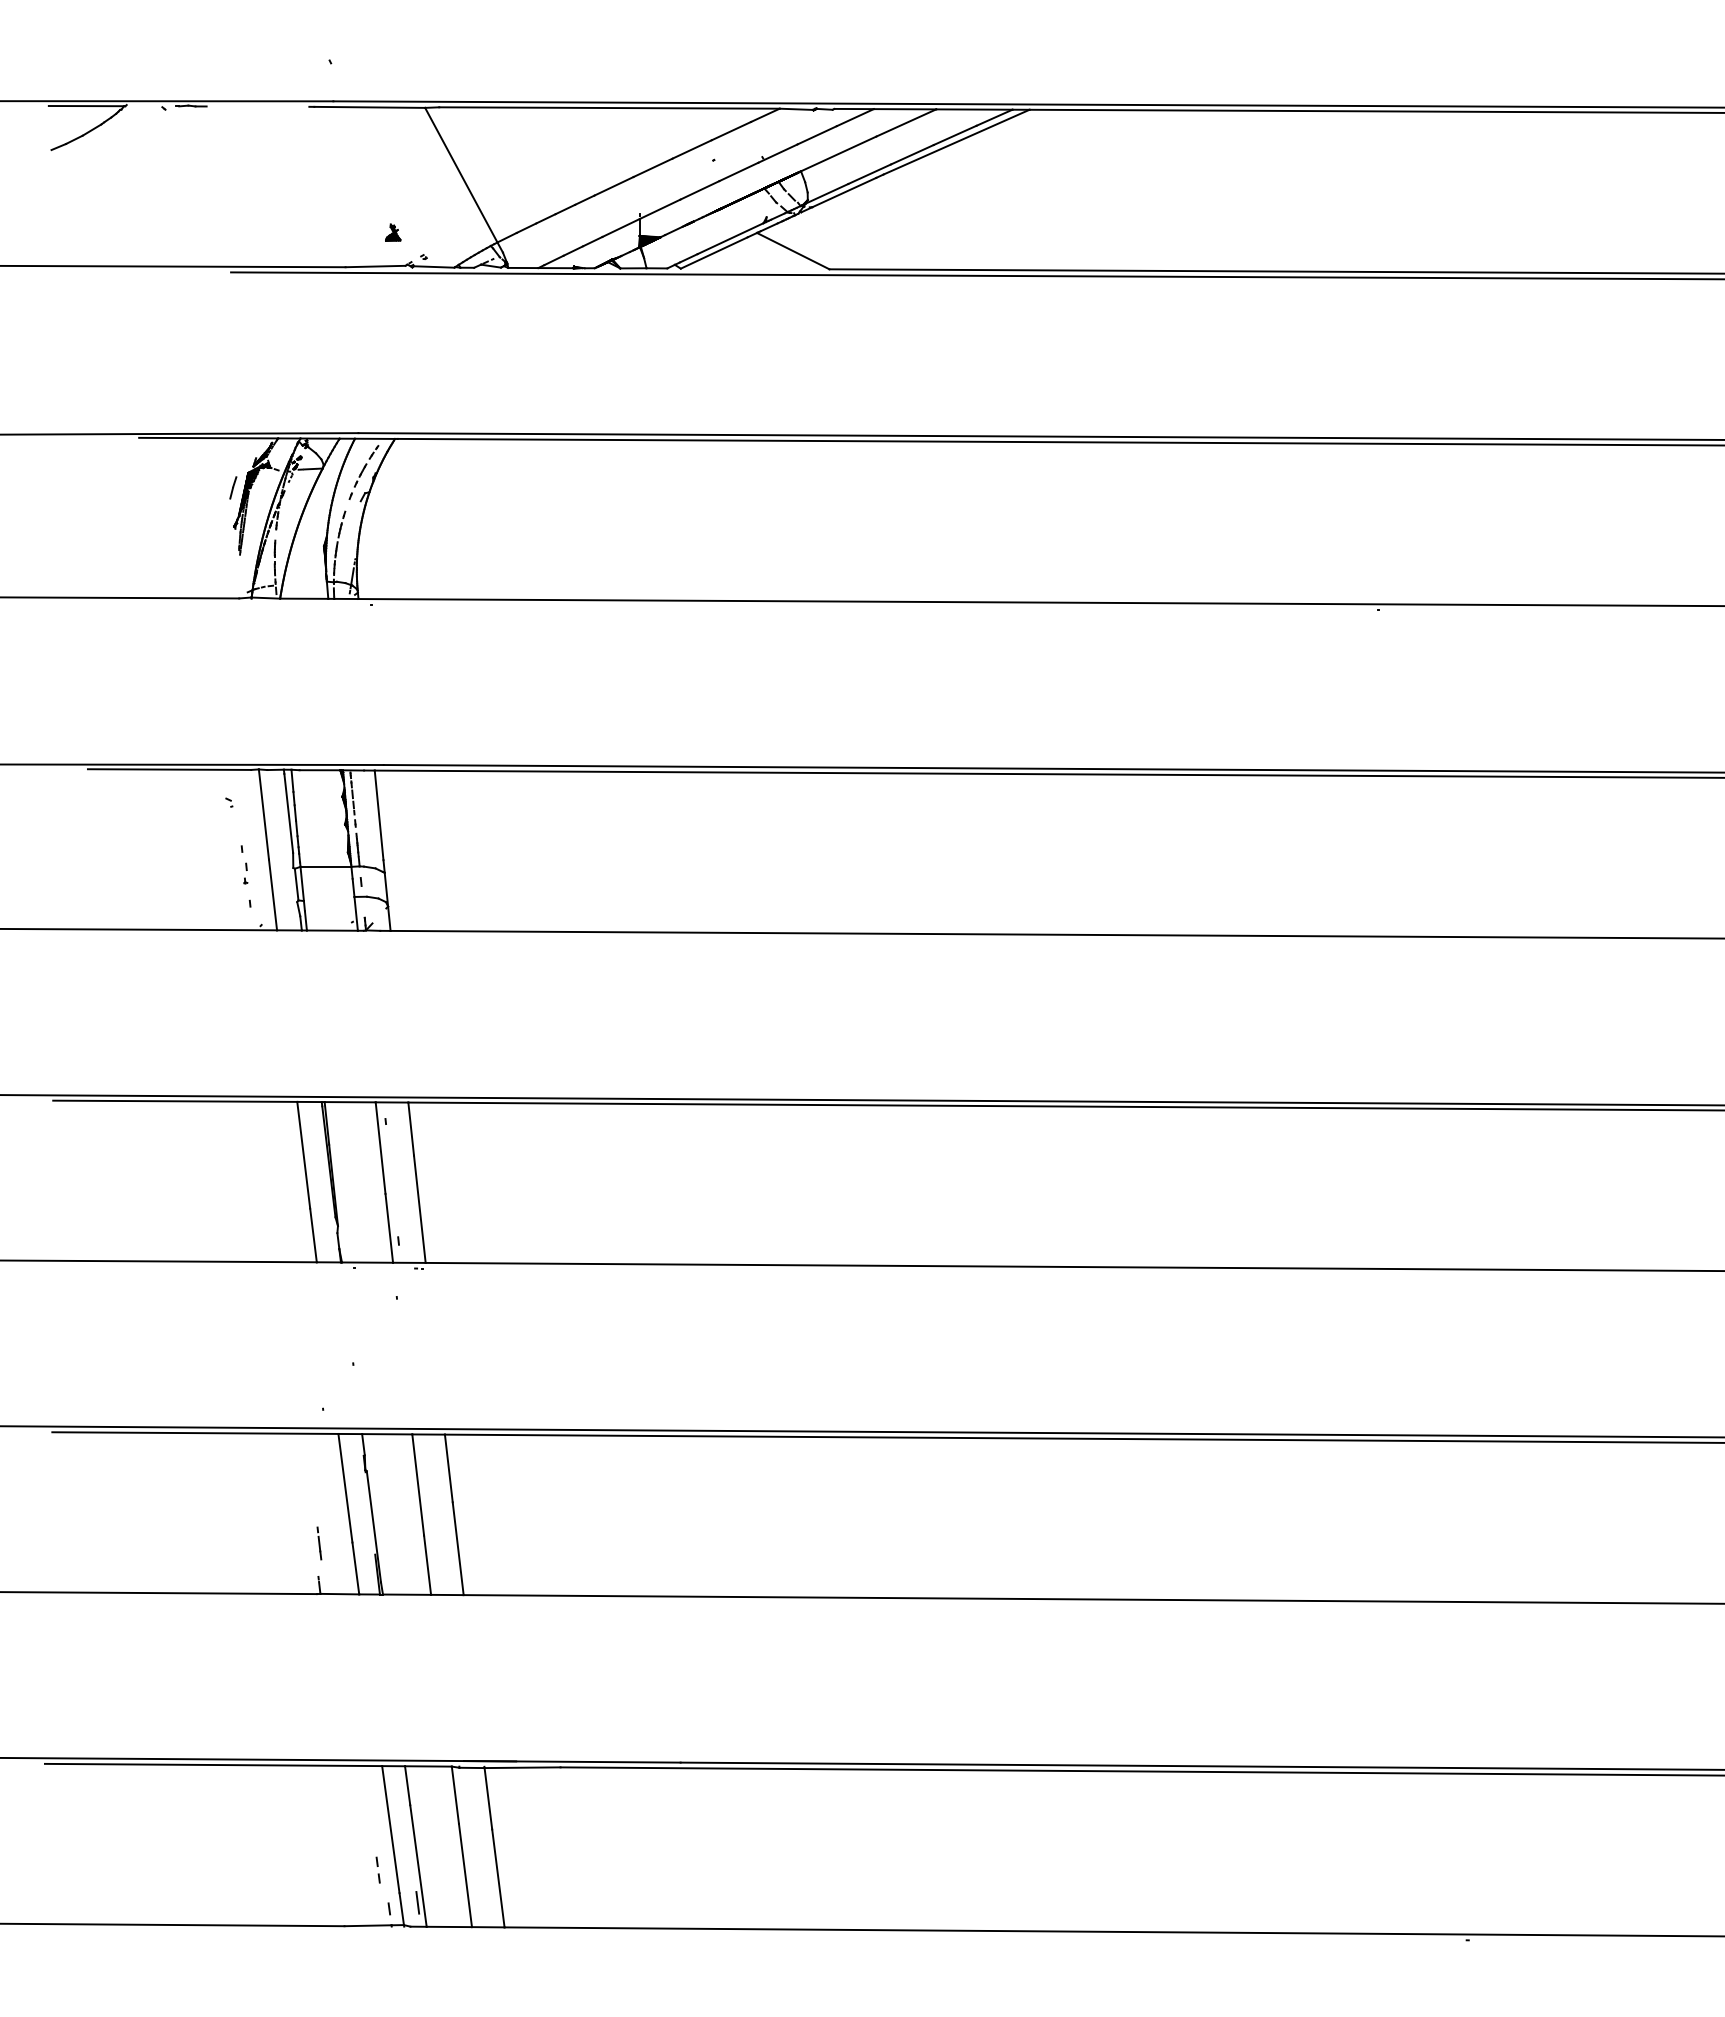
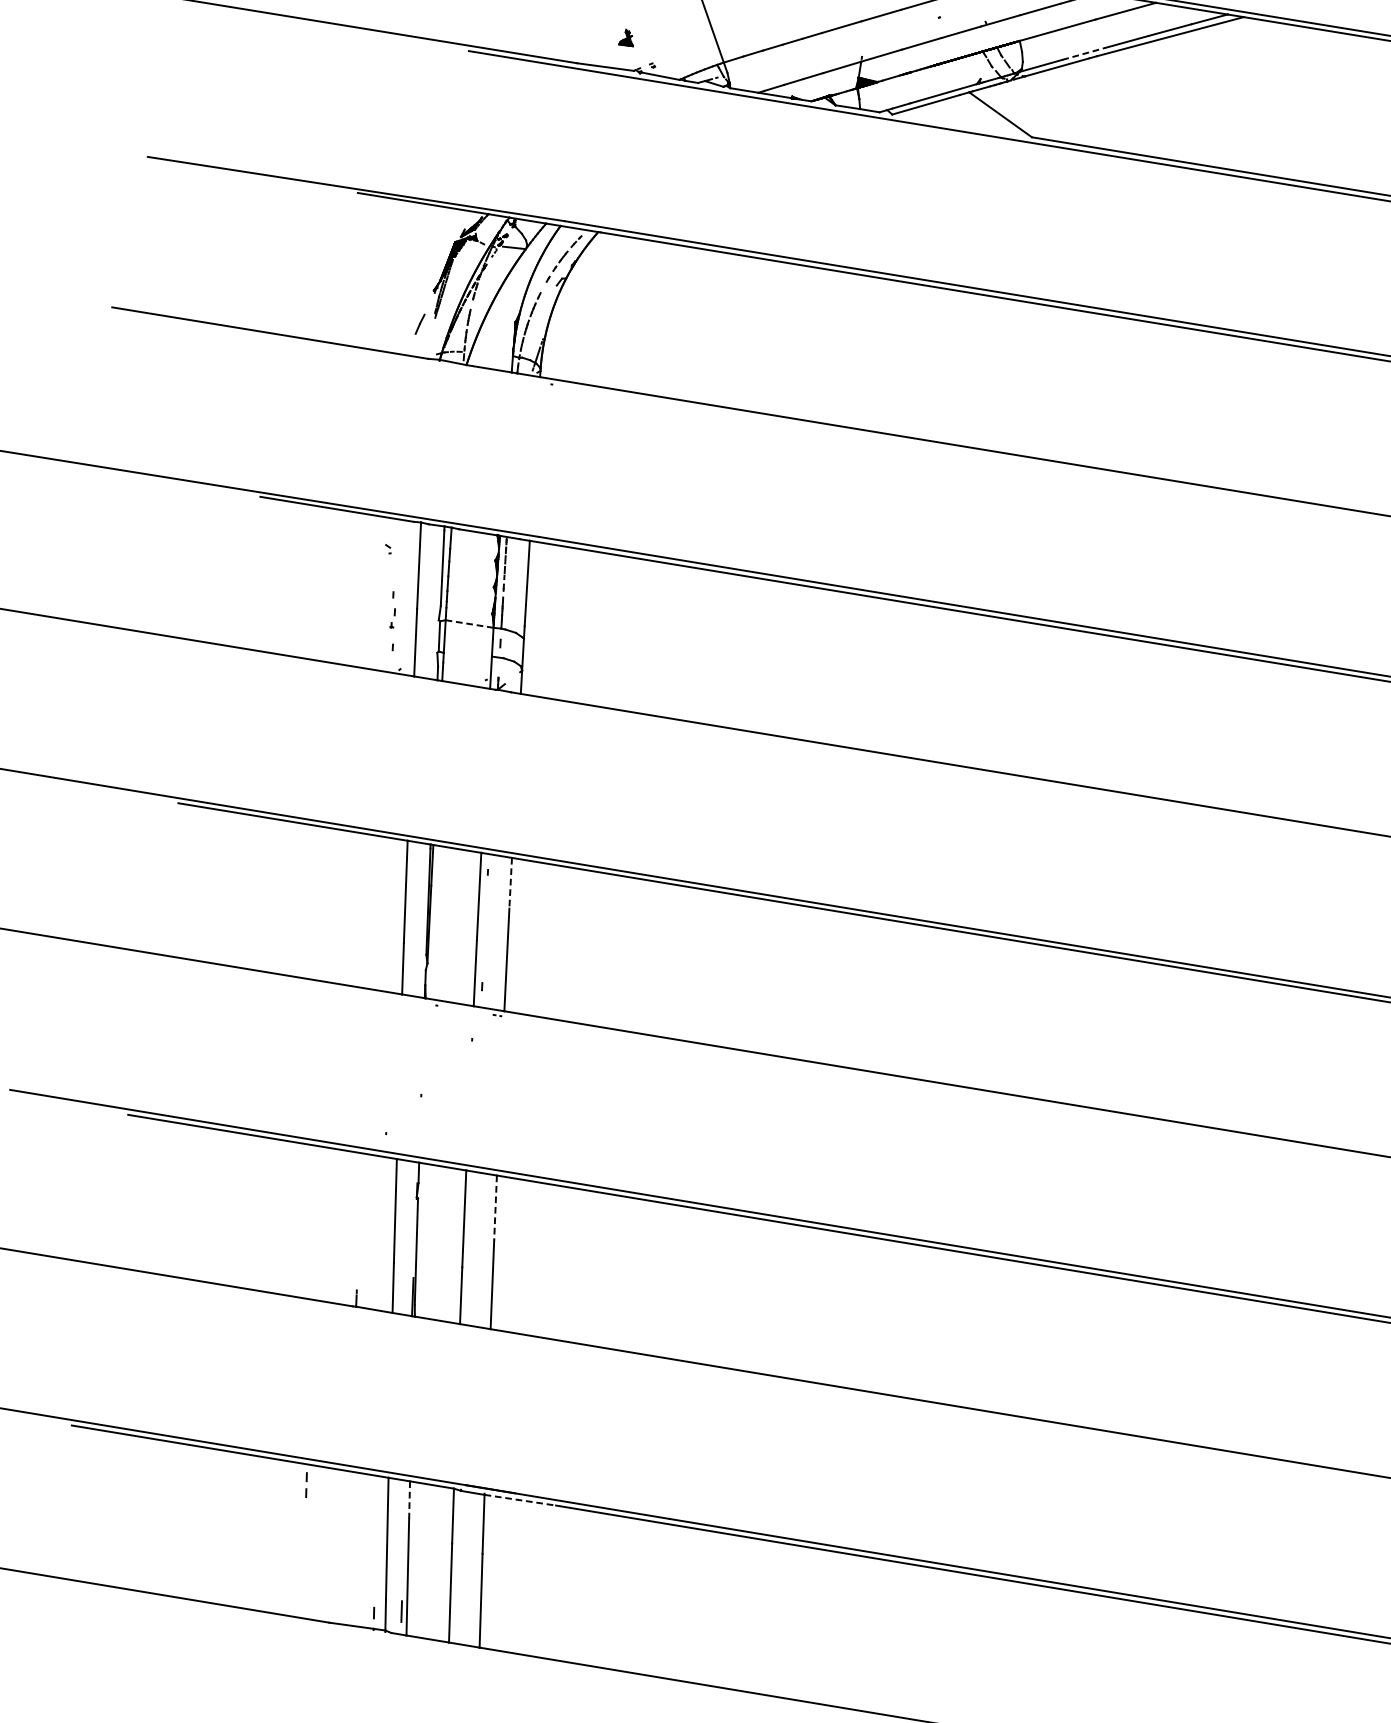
line: (870, 174) -> (1084, 54), solid -> dashed
line: (233, 487) -> (420, 323), moved
line: (325, 866) -> (469, 623), solid -> dashed
line: (411, 1129) -> (510, 883), solid -> dashed
line: (448, 1468) -> (495, 1207), solid -> dashed
line: (319, 1543) -> (362, 1259), removed
line: (522, 1767) -> (520, 1500), solid -> dashed
line: (407, 1785) -> (409, 1499), solid -> dashed
part: (377, 1869) -> (305, 1484), moved

